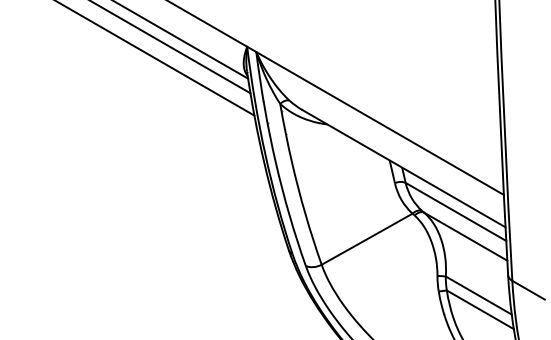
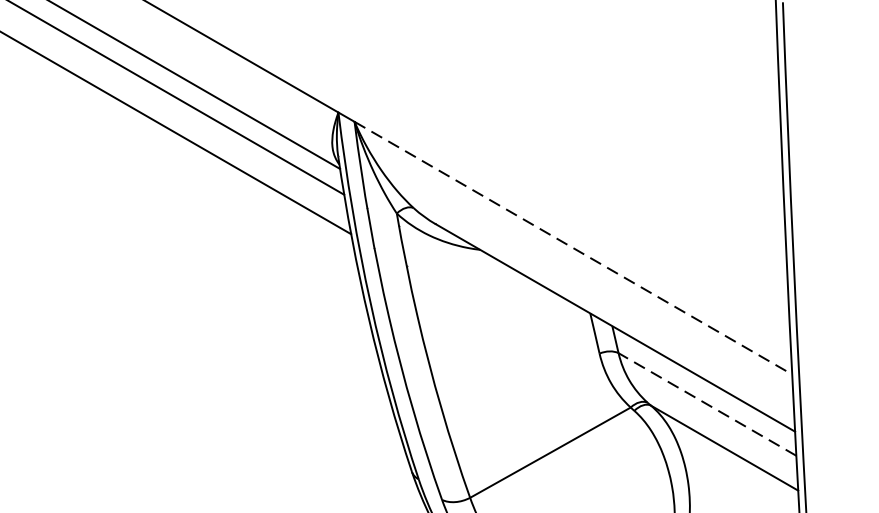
line: (380, 123) -> (574, 248), solid -> dashed
line: (455, 211) -> (706, 403), solid -> dashed

